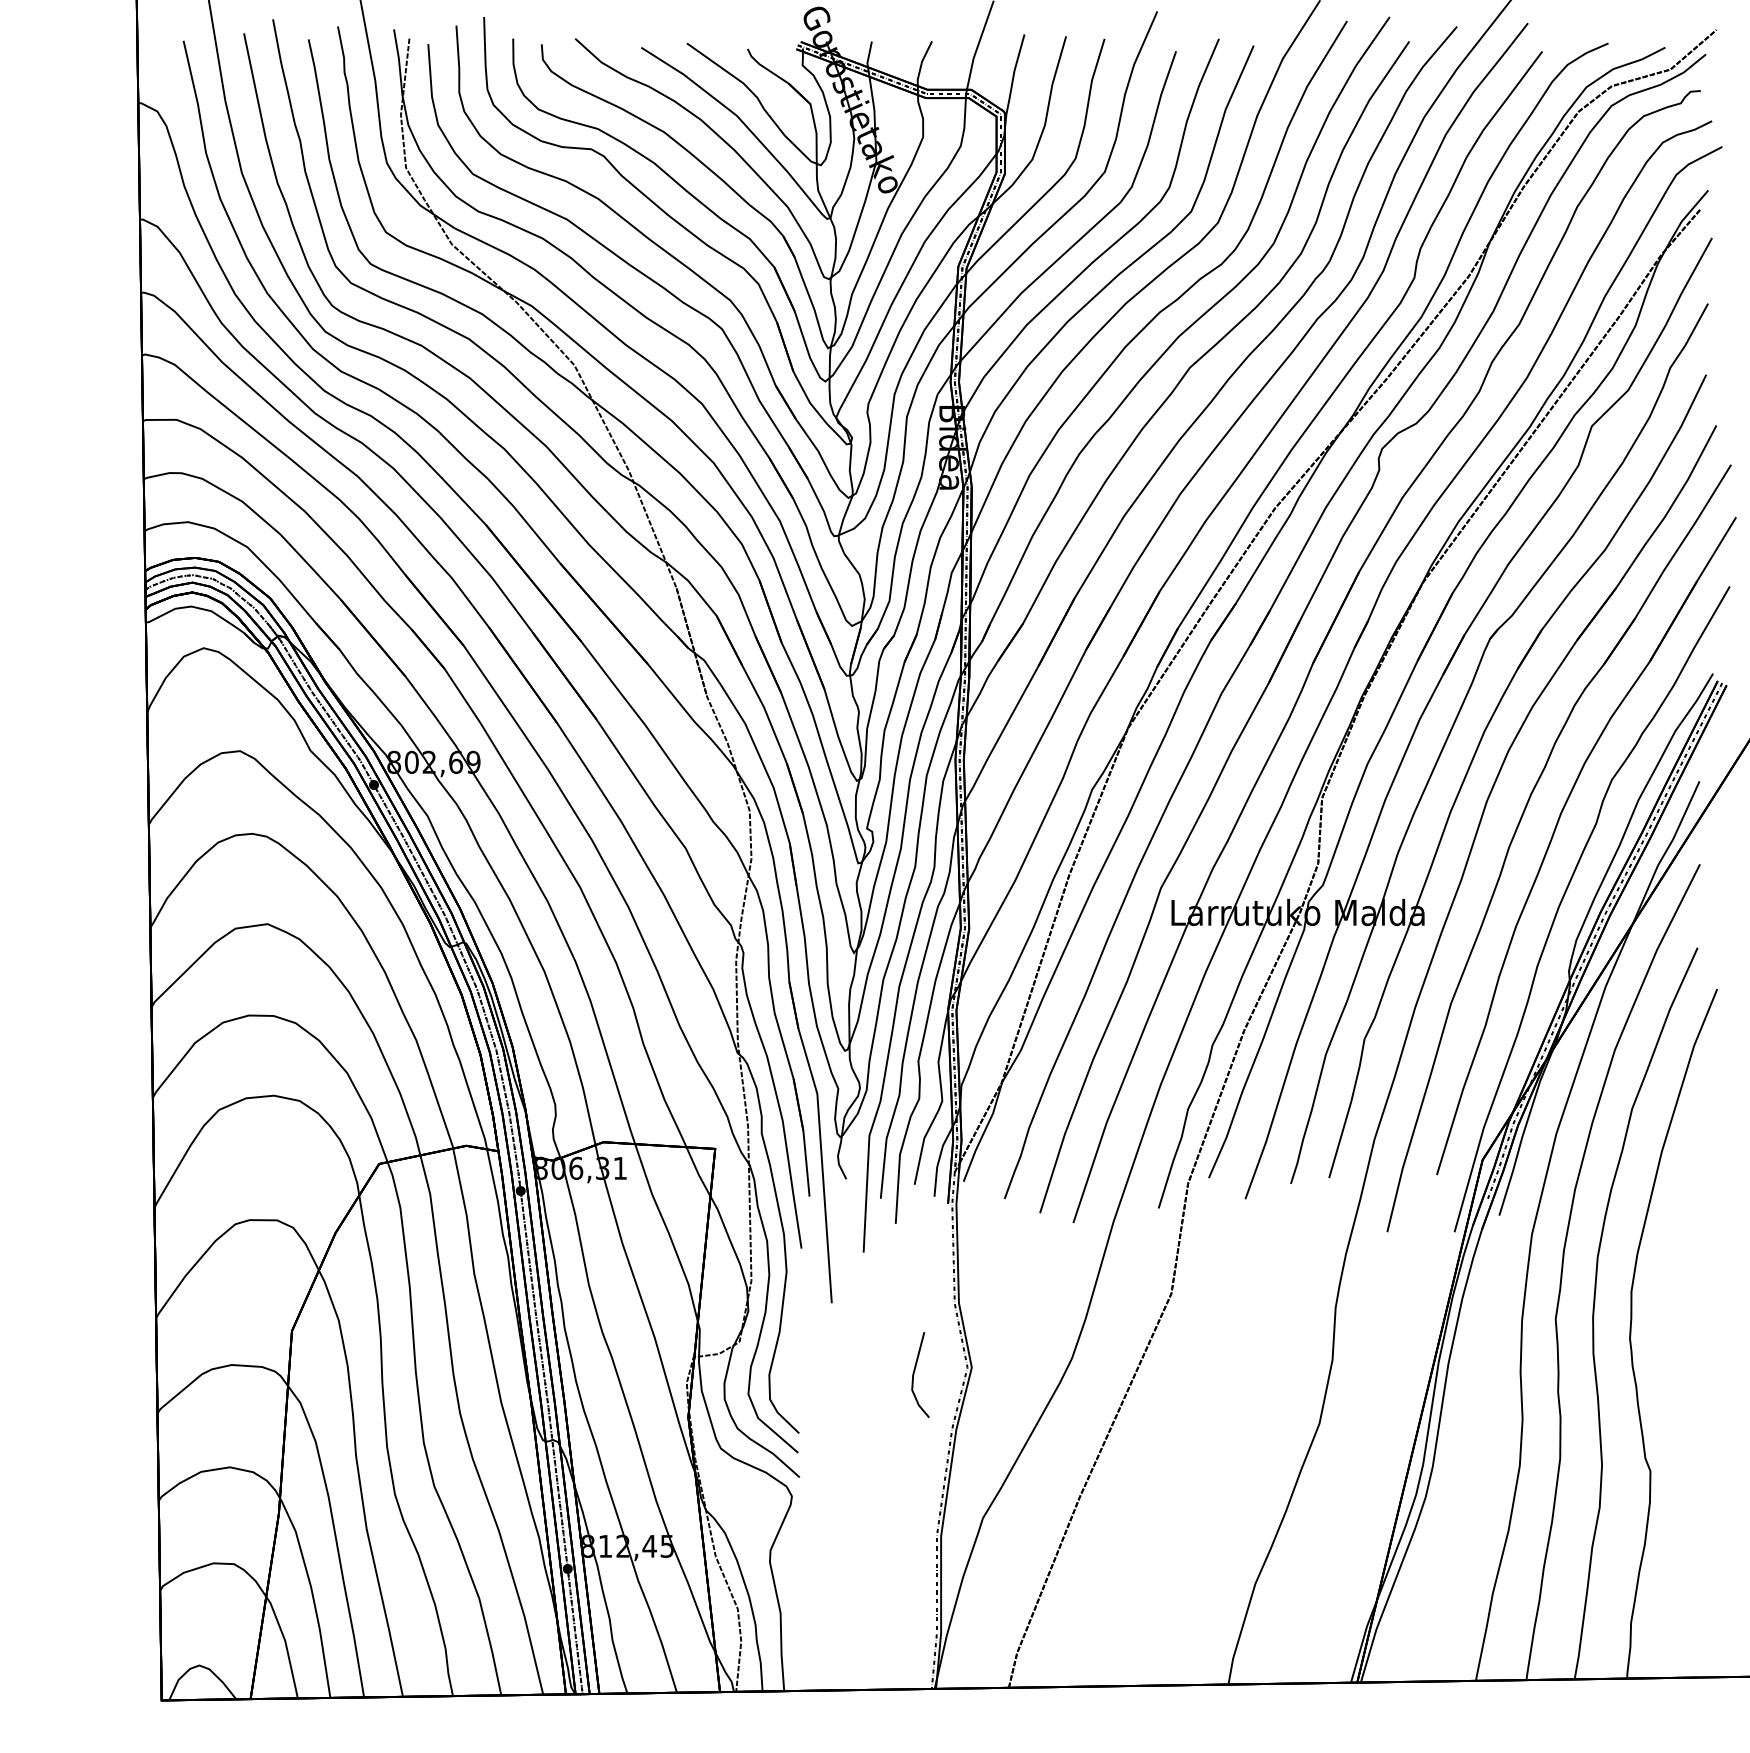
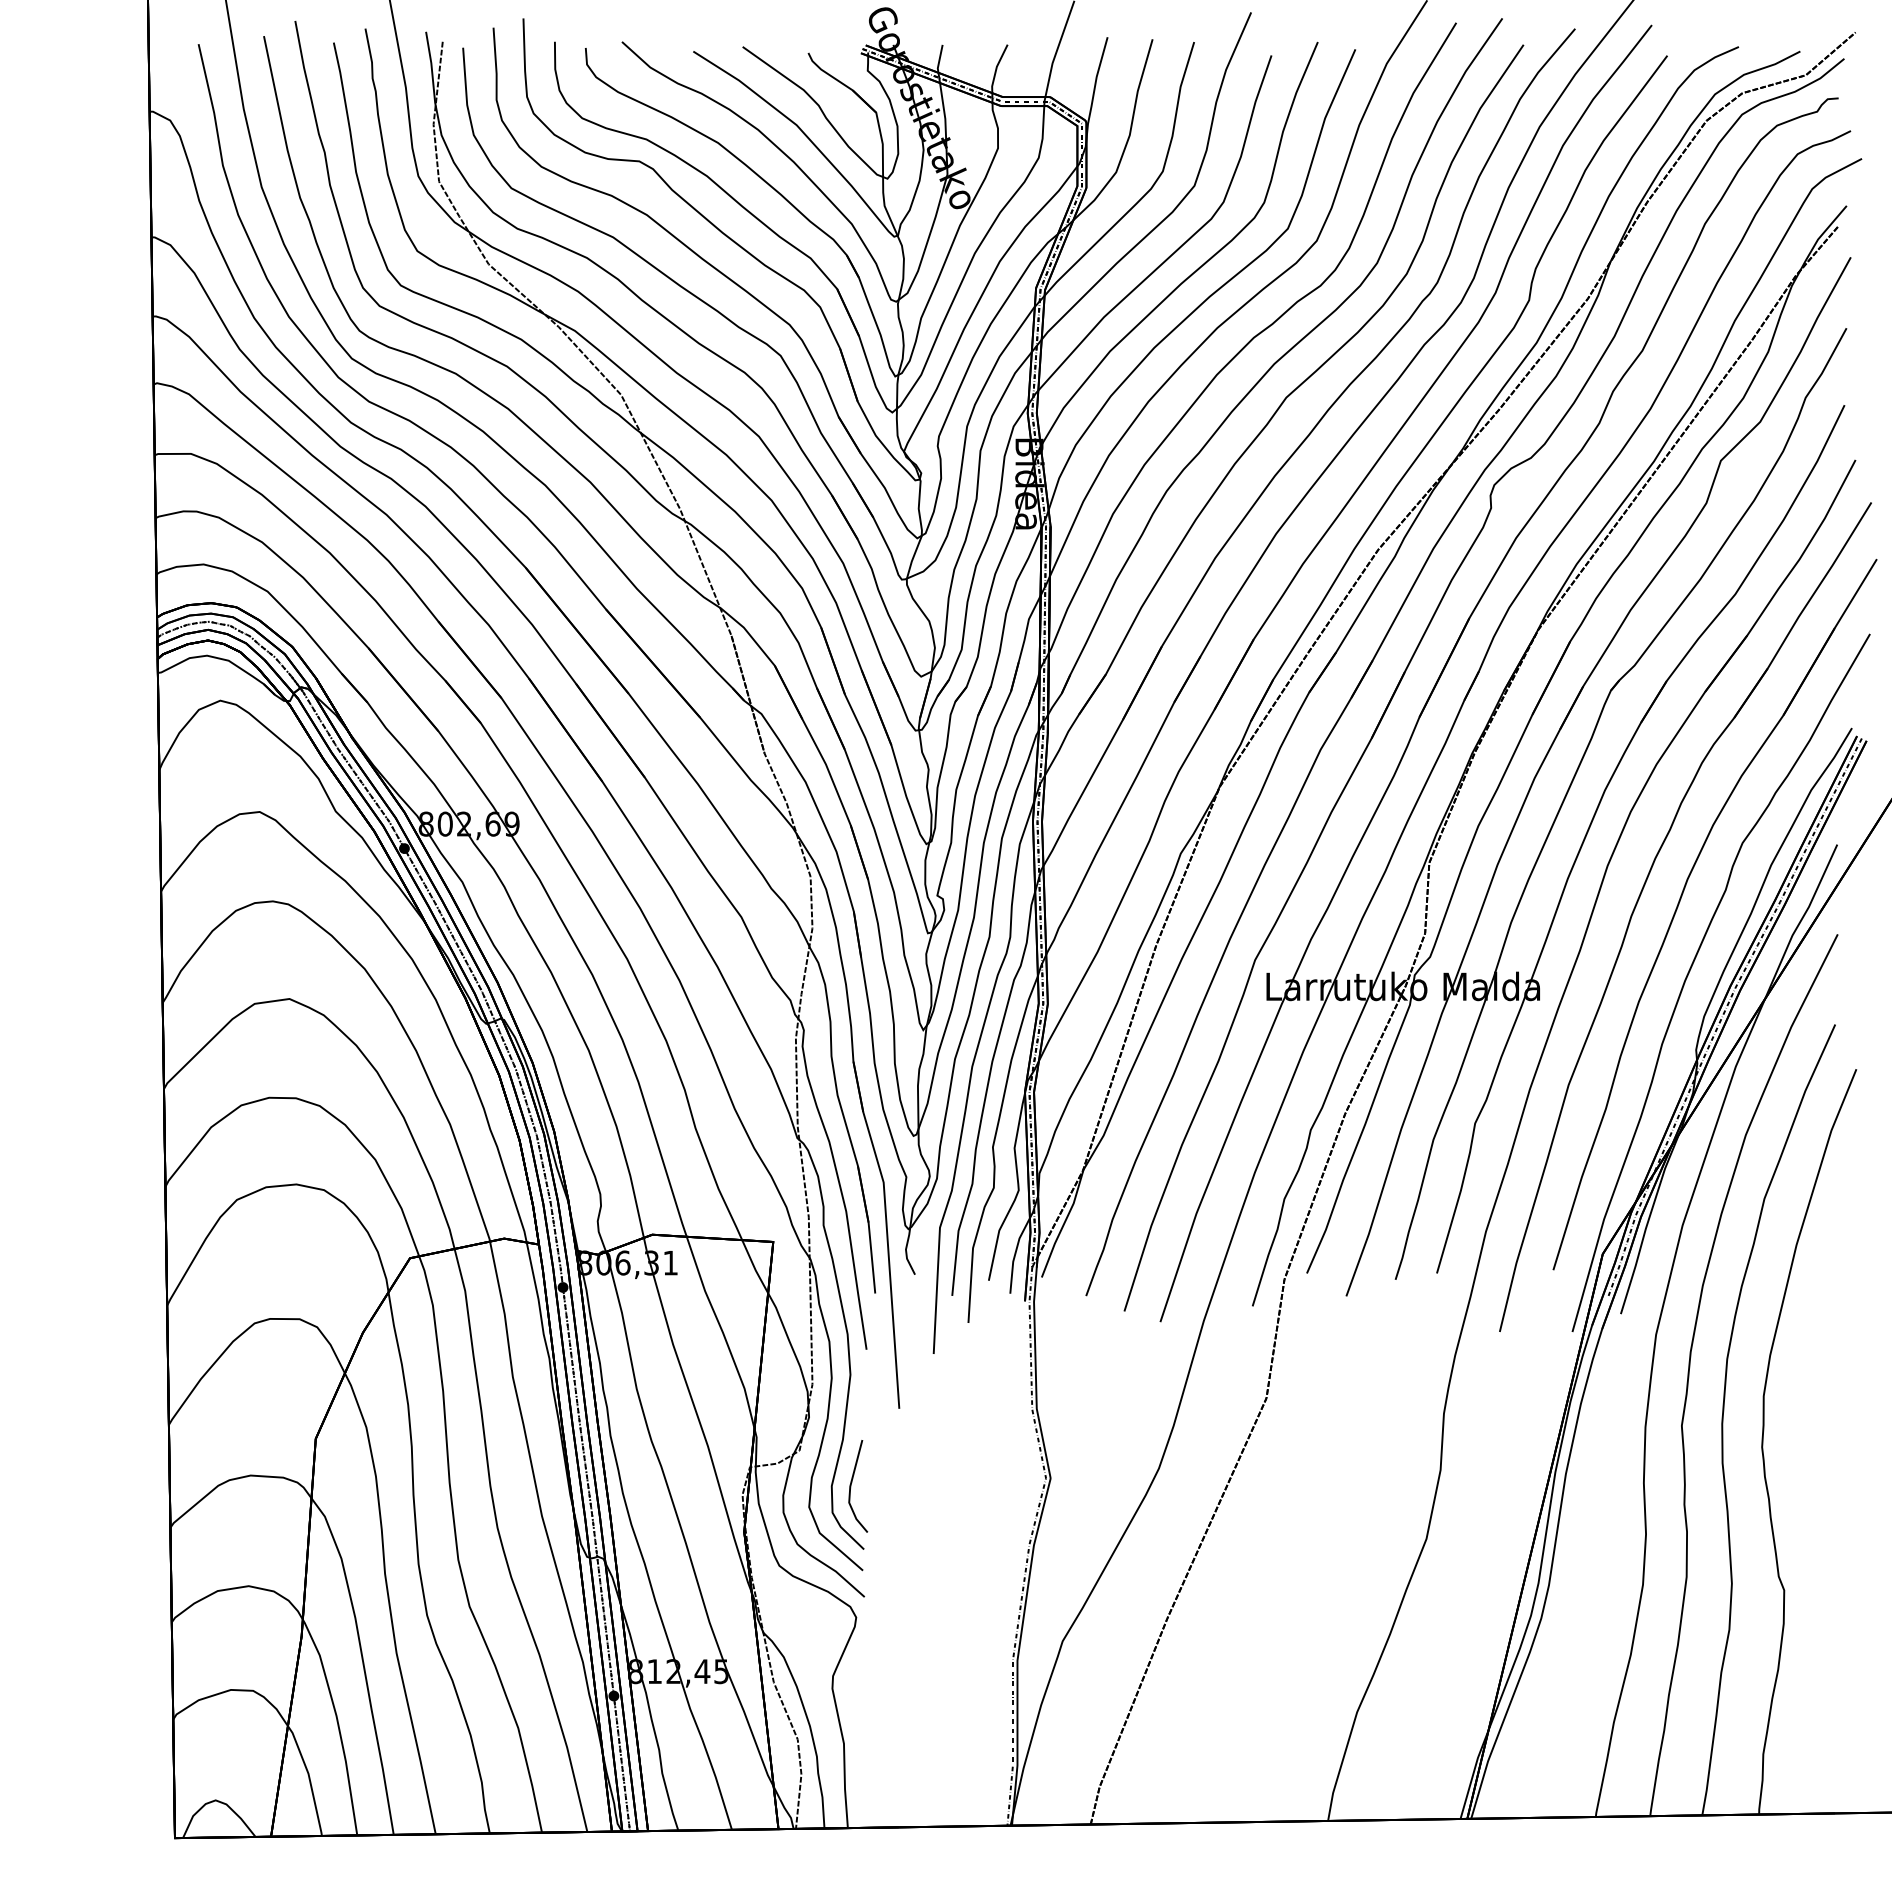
line: (914, 1375) -> (851, 1486), moved

